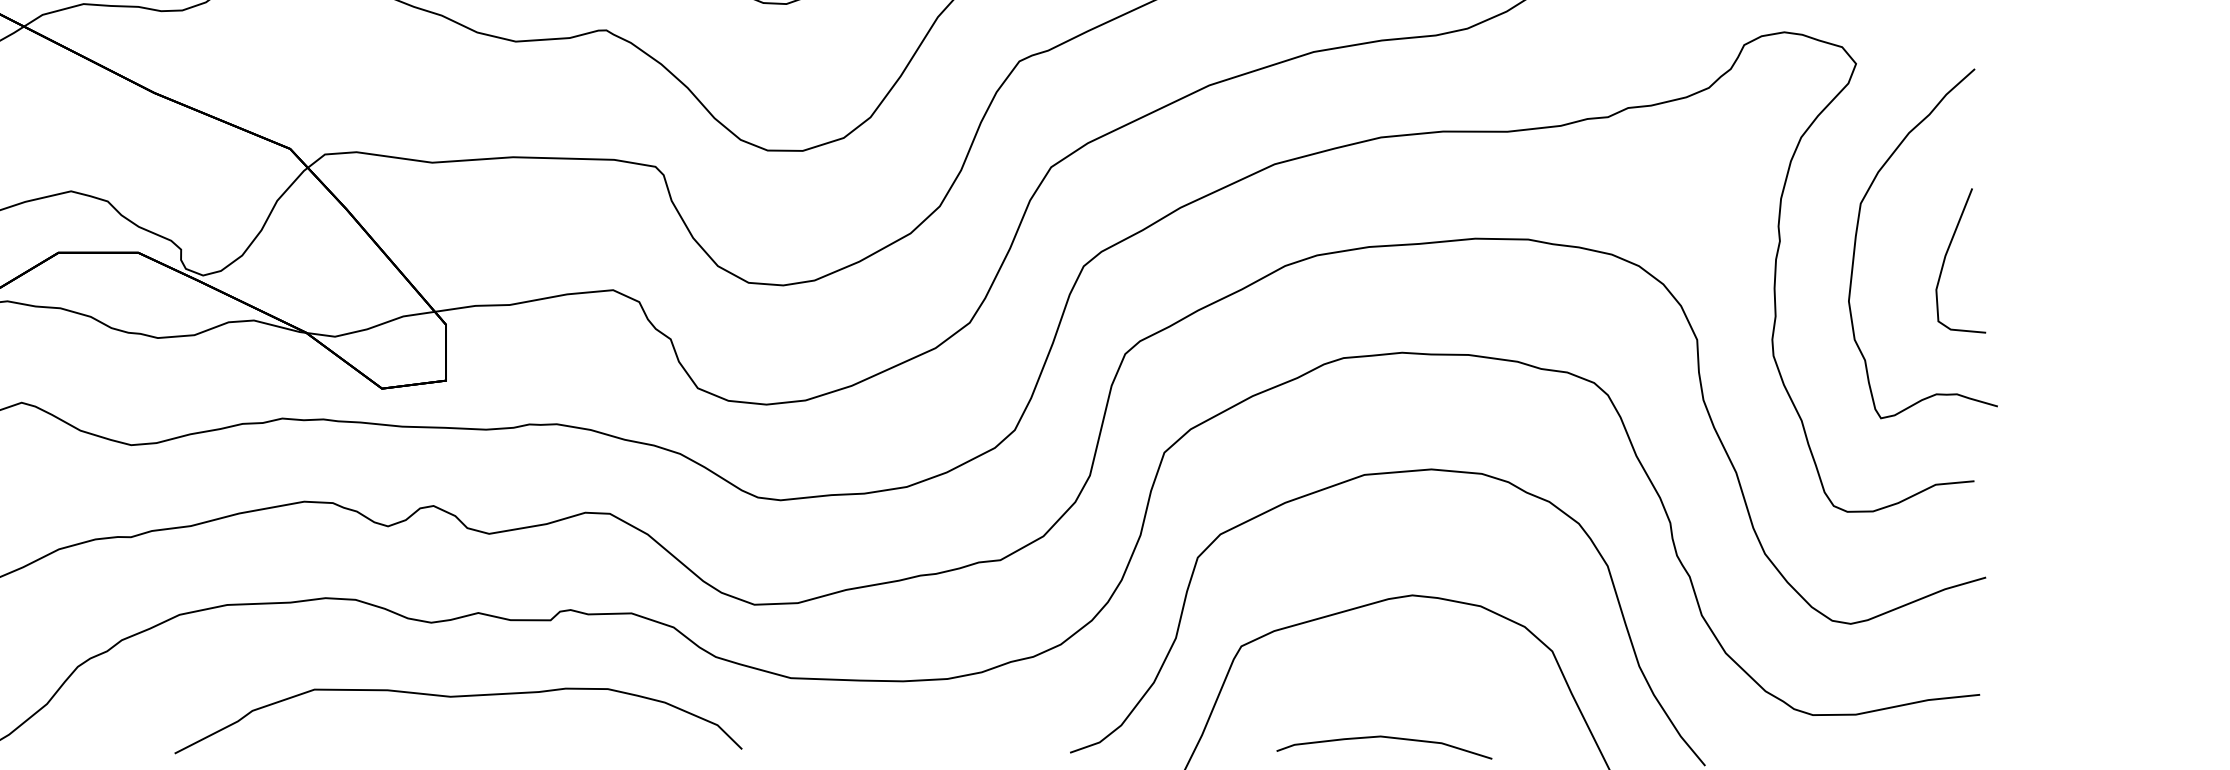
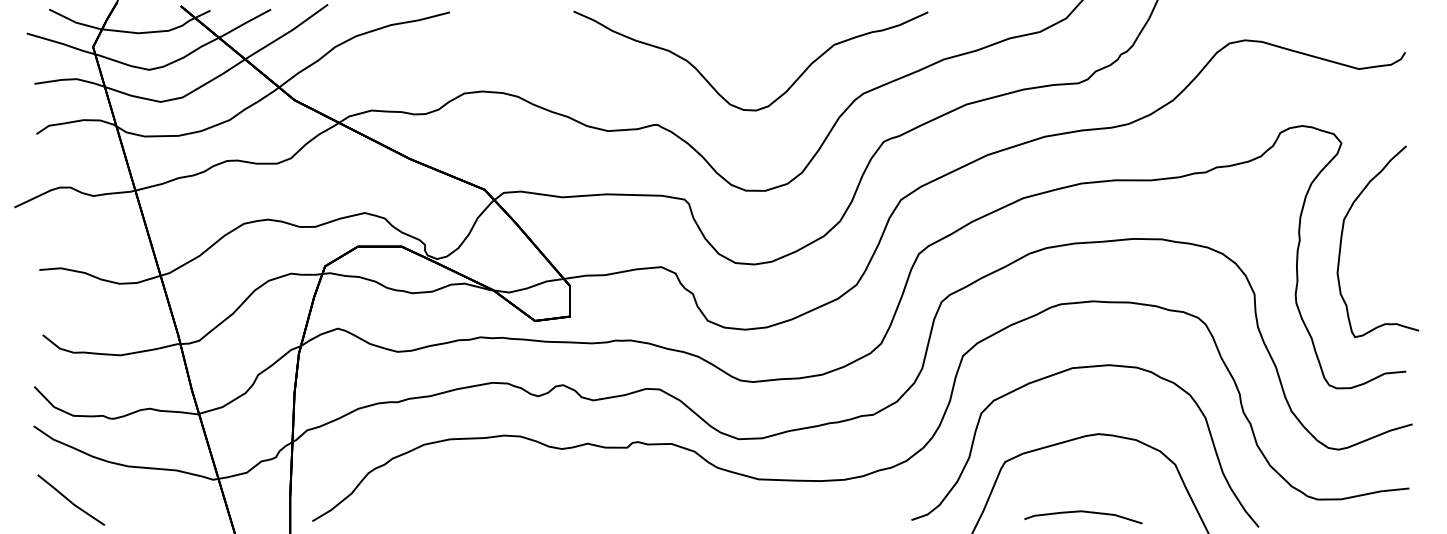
curve: (1947, 256) -> (1391, 248), removed
curve: (457, 698) -> (576, 490), removed

